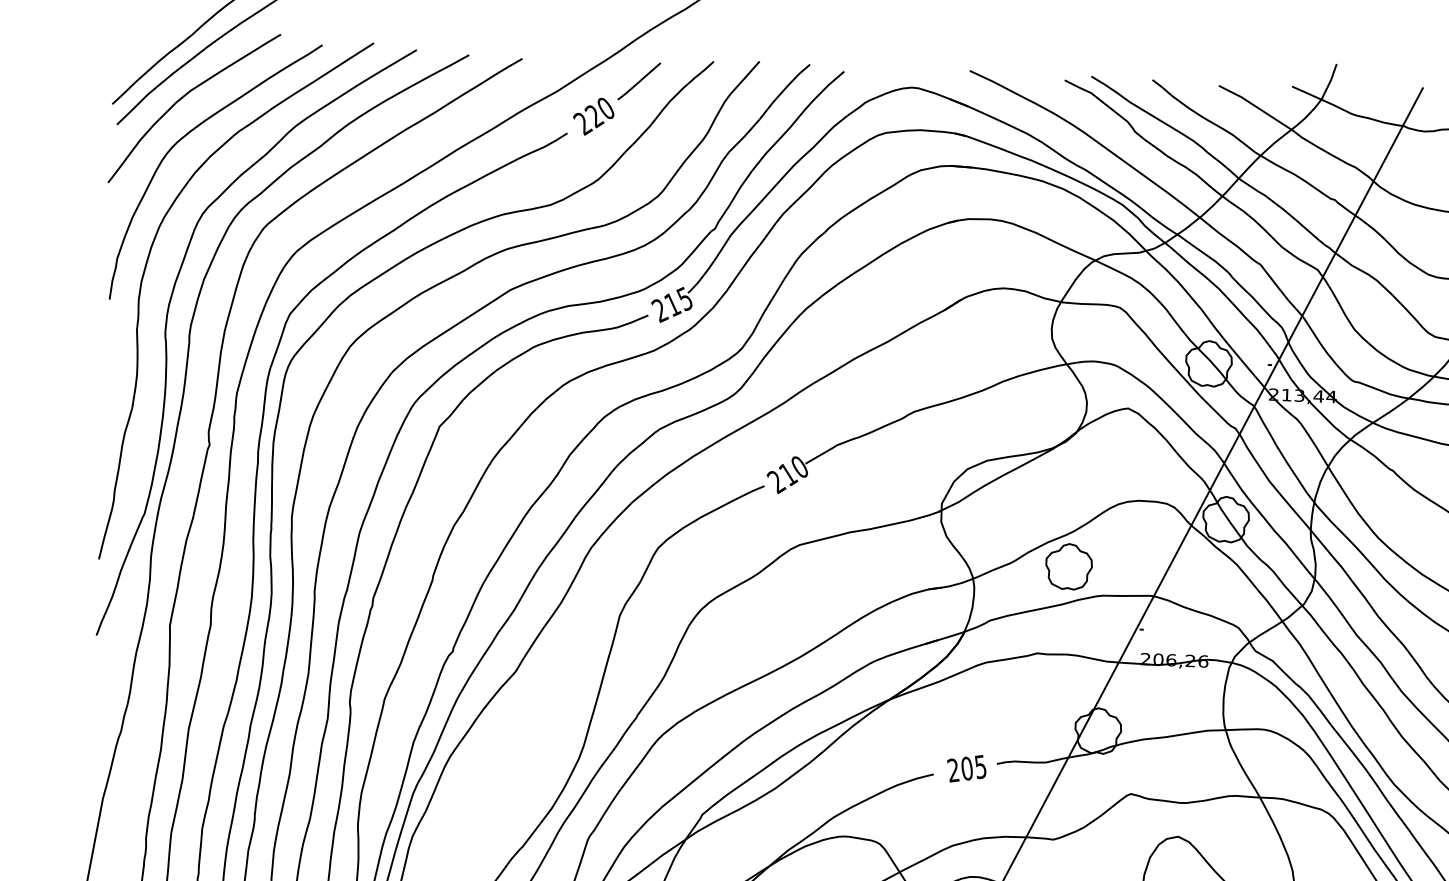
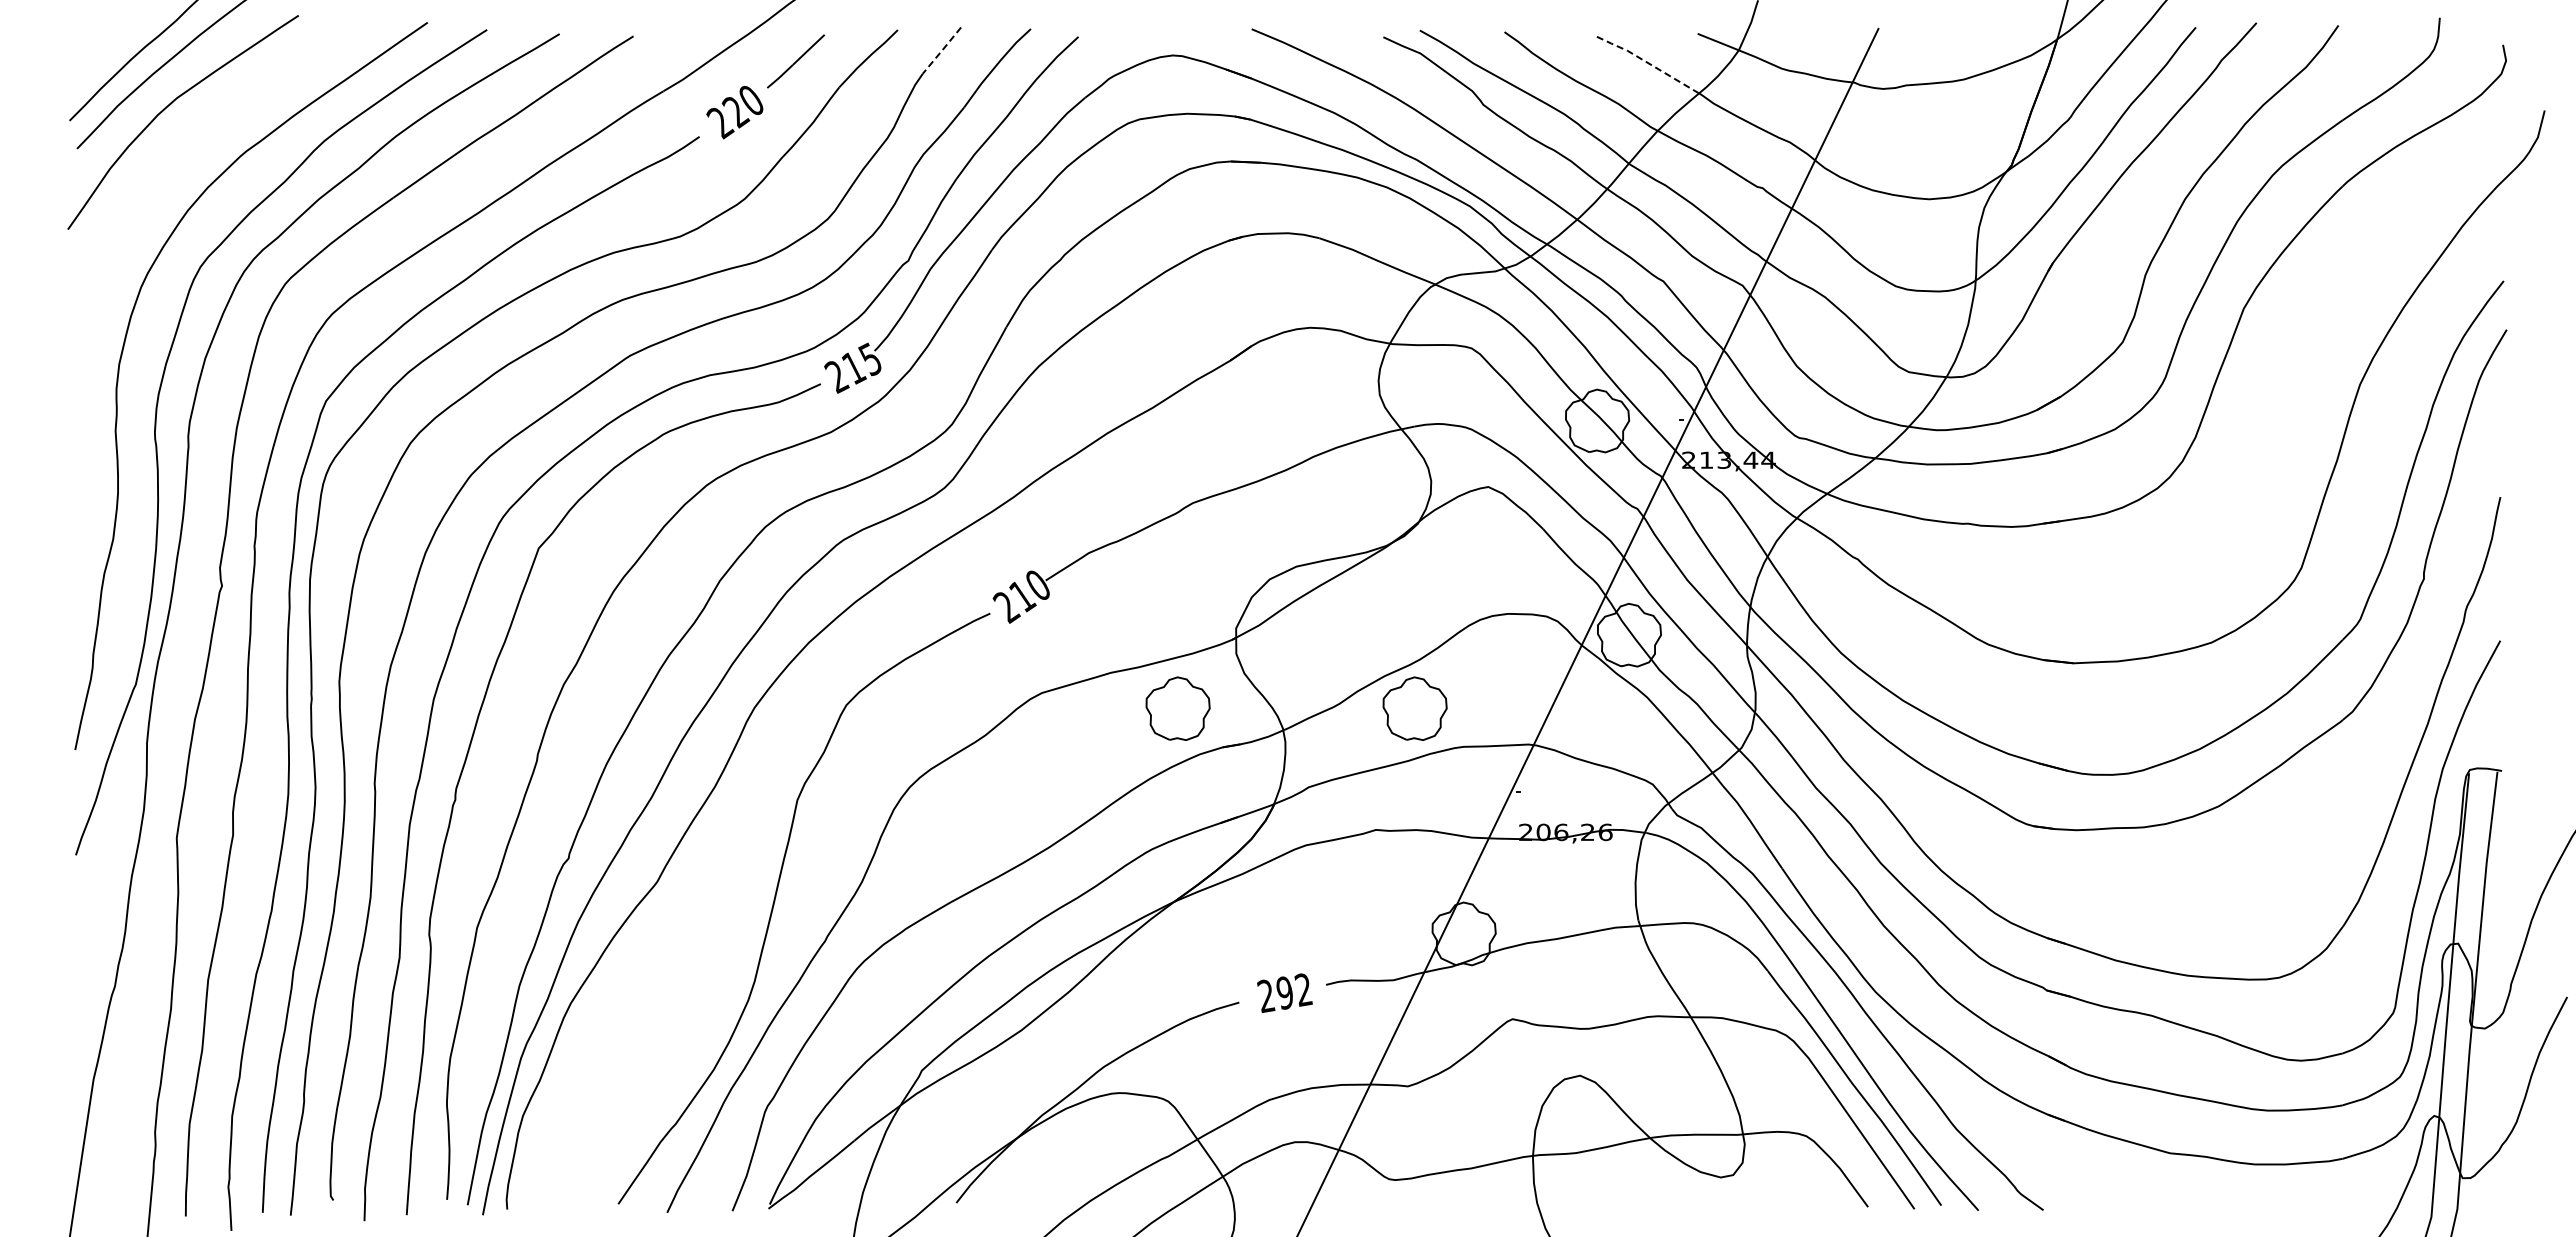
line: (745, 77) -> (942, 50), solid -> dashed
line: (1255, 105) -> (1647, 62), solid -> dashed
curve: (184, 137) -> (171, 162), removed
part: (897, 559) -> (1177, 708), added
text: (973, 767) -> (1294, 991), 205 -> 292

